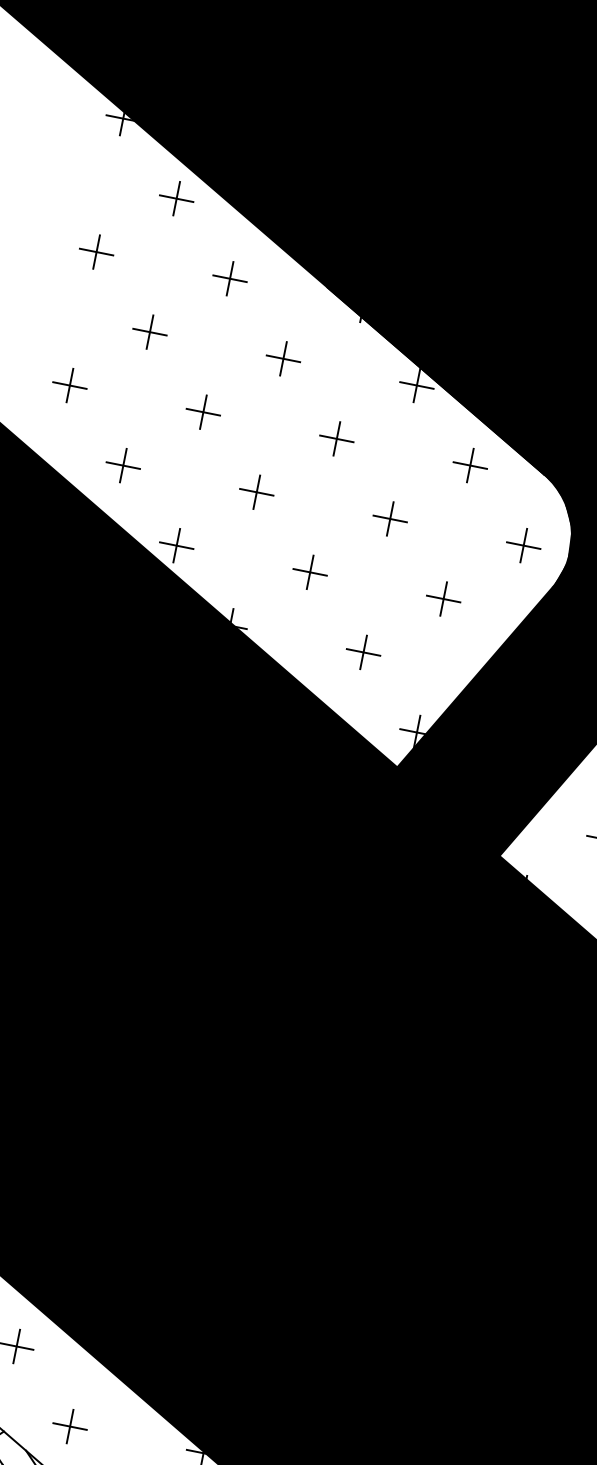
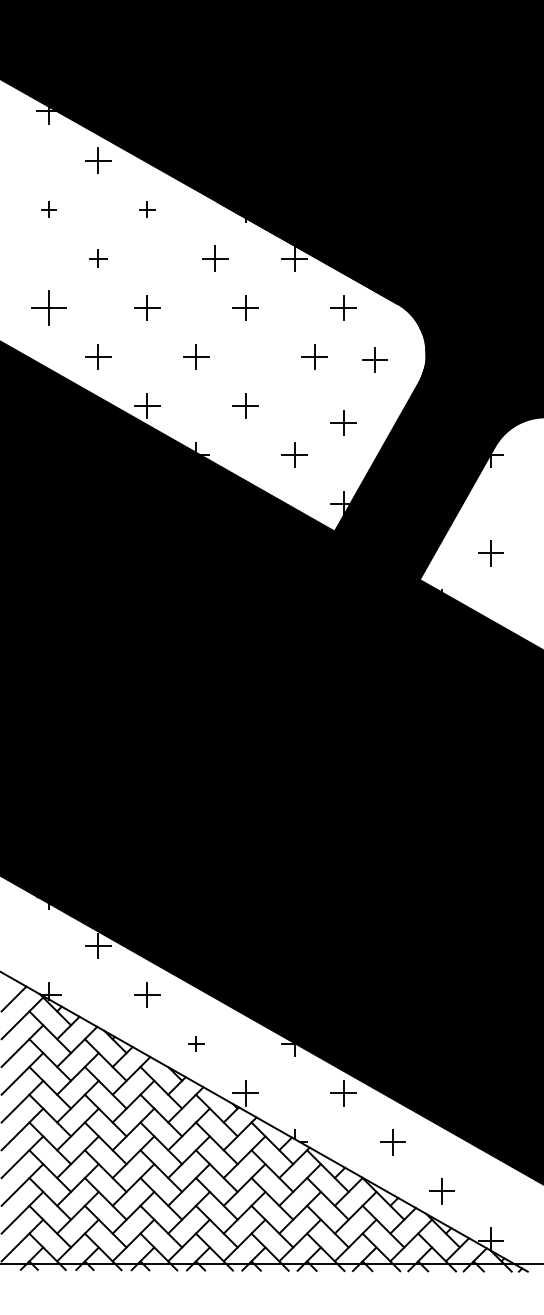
part: (95, 251) -> (48, 209), size x0.6
part: (230, 278) -> (147, 209), size x0.6
part: (150, 331) -> (98, 258), size x0.7
part: (283, 358) -> (215, 258), moved
part: (69, 384) -> (48, 307), size x1.4
part: (390, 518) -> (314, 356), moved
part: (523, 545) -> (374, 359), moved
part: (443, 598) -> (343, 422), moved
part: (70, 1425) -> (196, 1043), size x0.6

